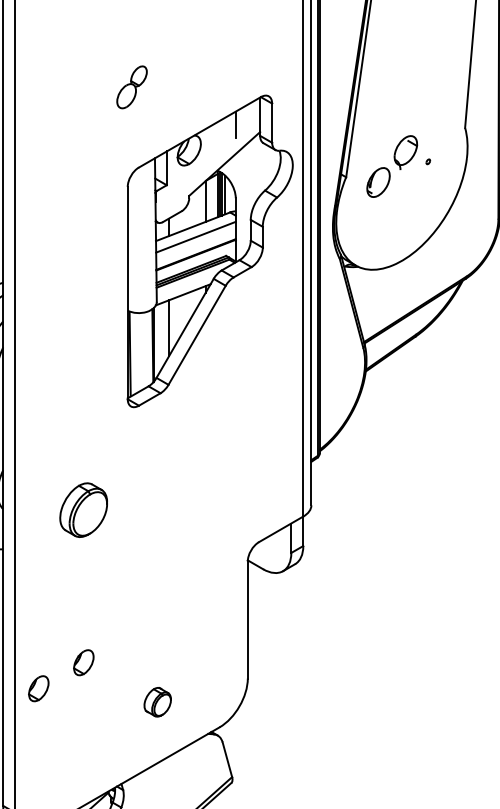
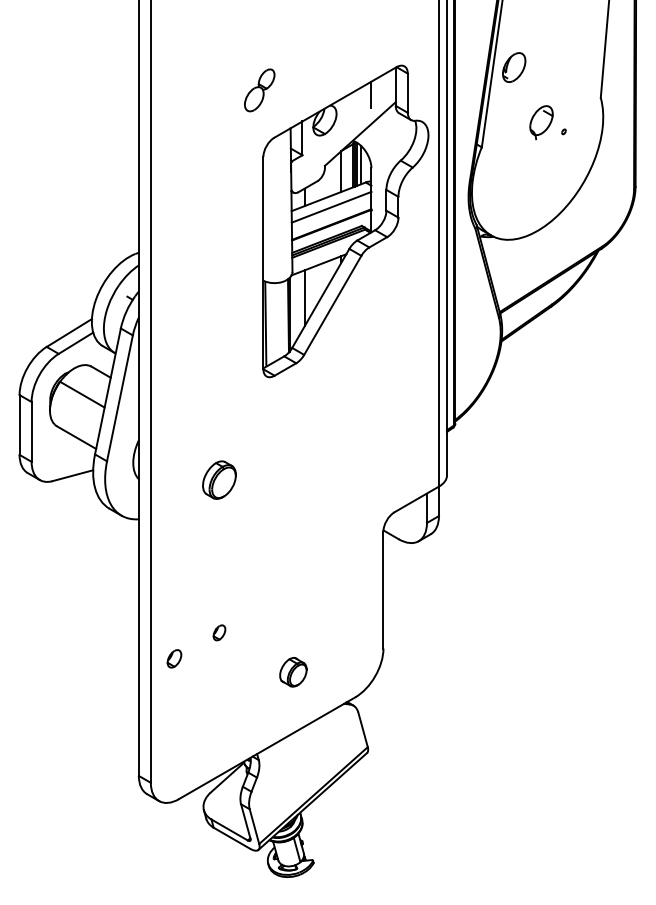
part: (131, 87) -> (259, 90), moved
part: (378, 182) -> (514, 67), moved
part: (83, 509) -> (219, 479), size x0.7
part: (83, 662) -> (219, 632), size x0.6
part: (38, 688) -> (174, 658), size x0.7

